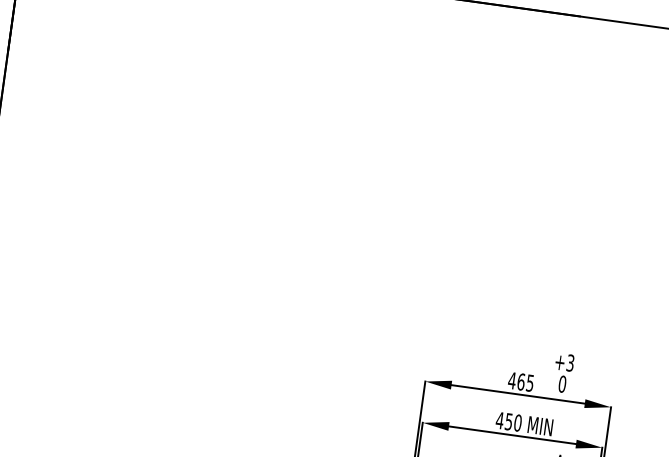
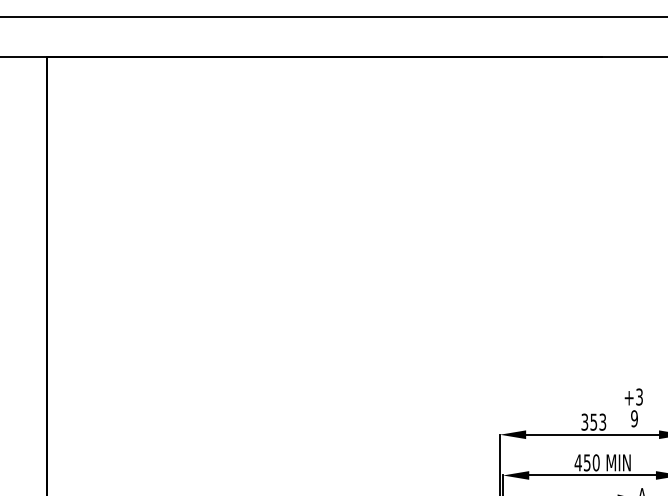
text: (520, 381) -> (593, 421), 465 -> 353
text: (562, 383) -> (634, 418), 0 -> 9

